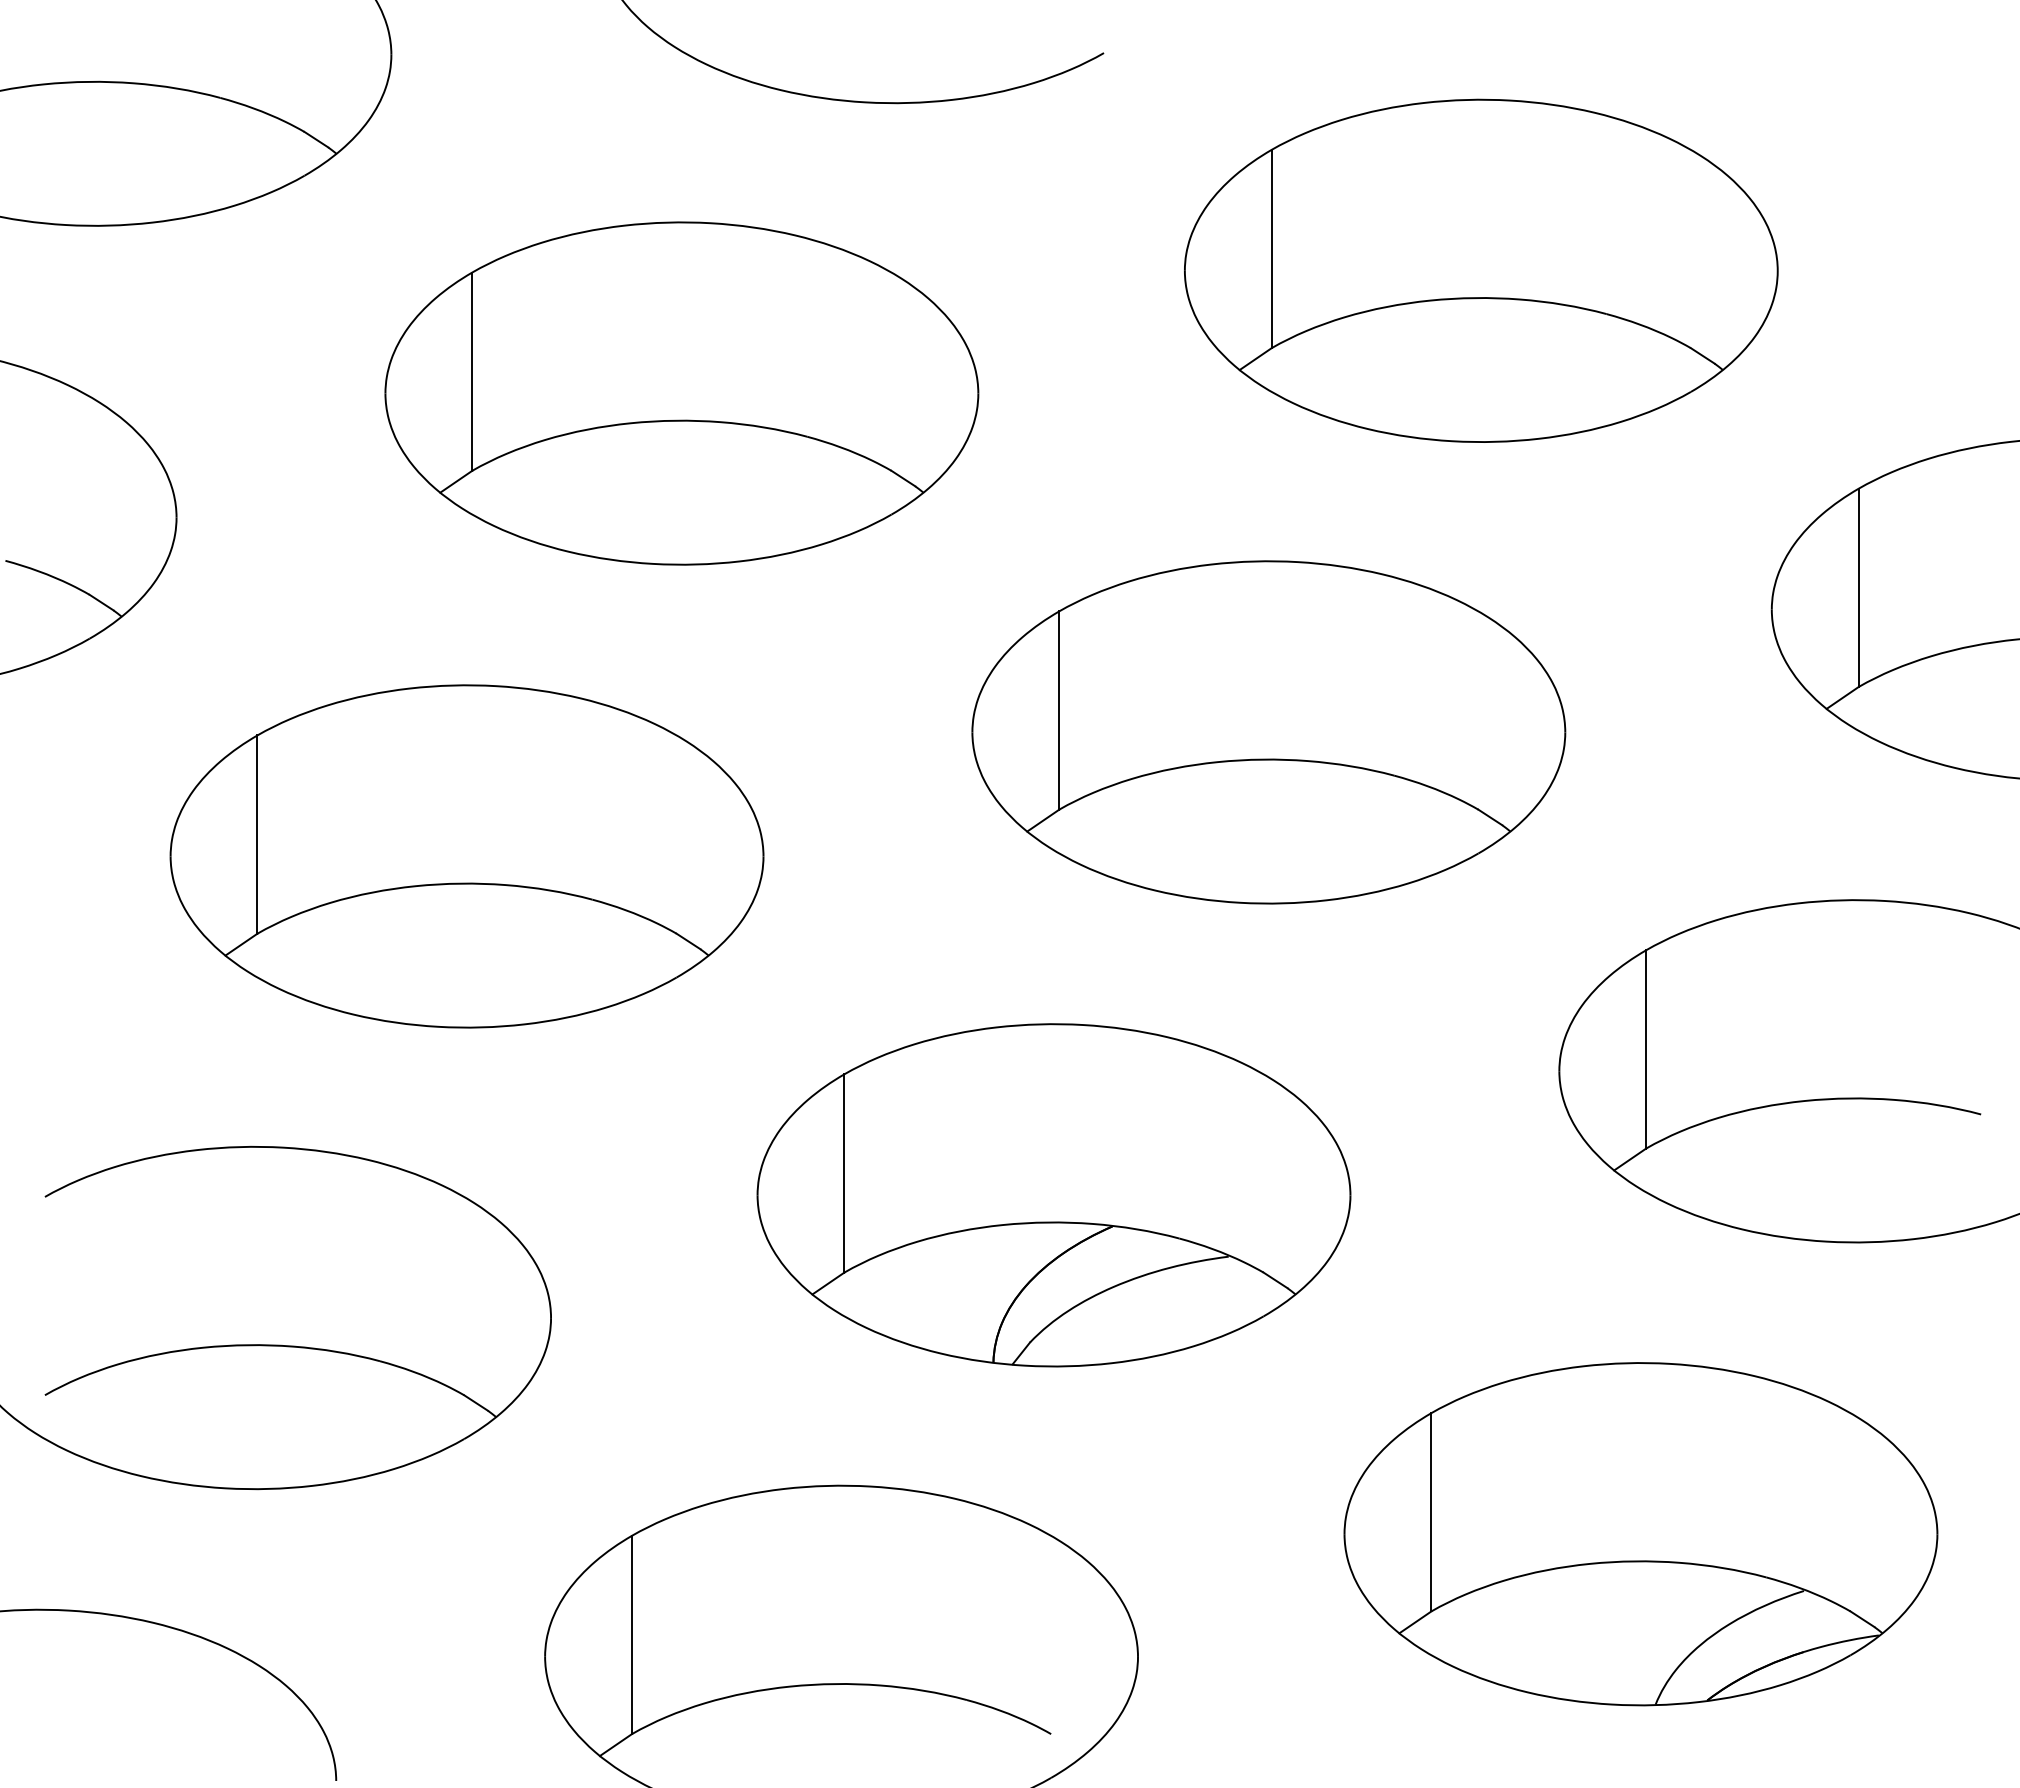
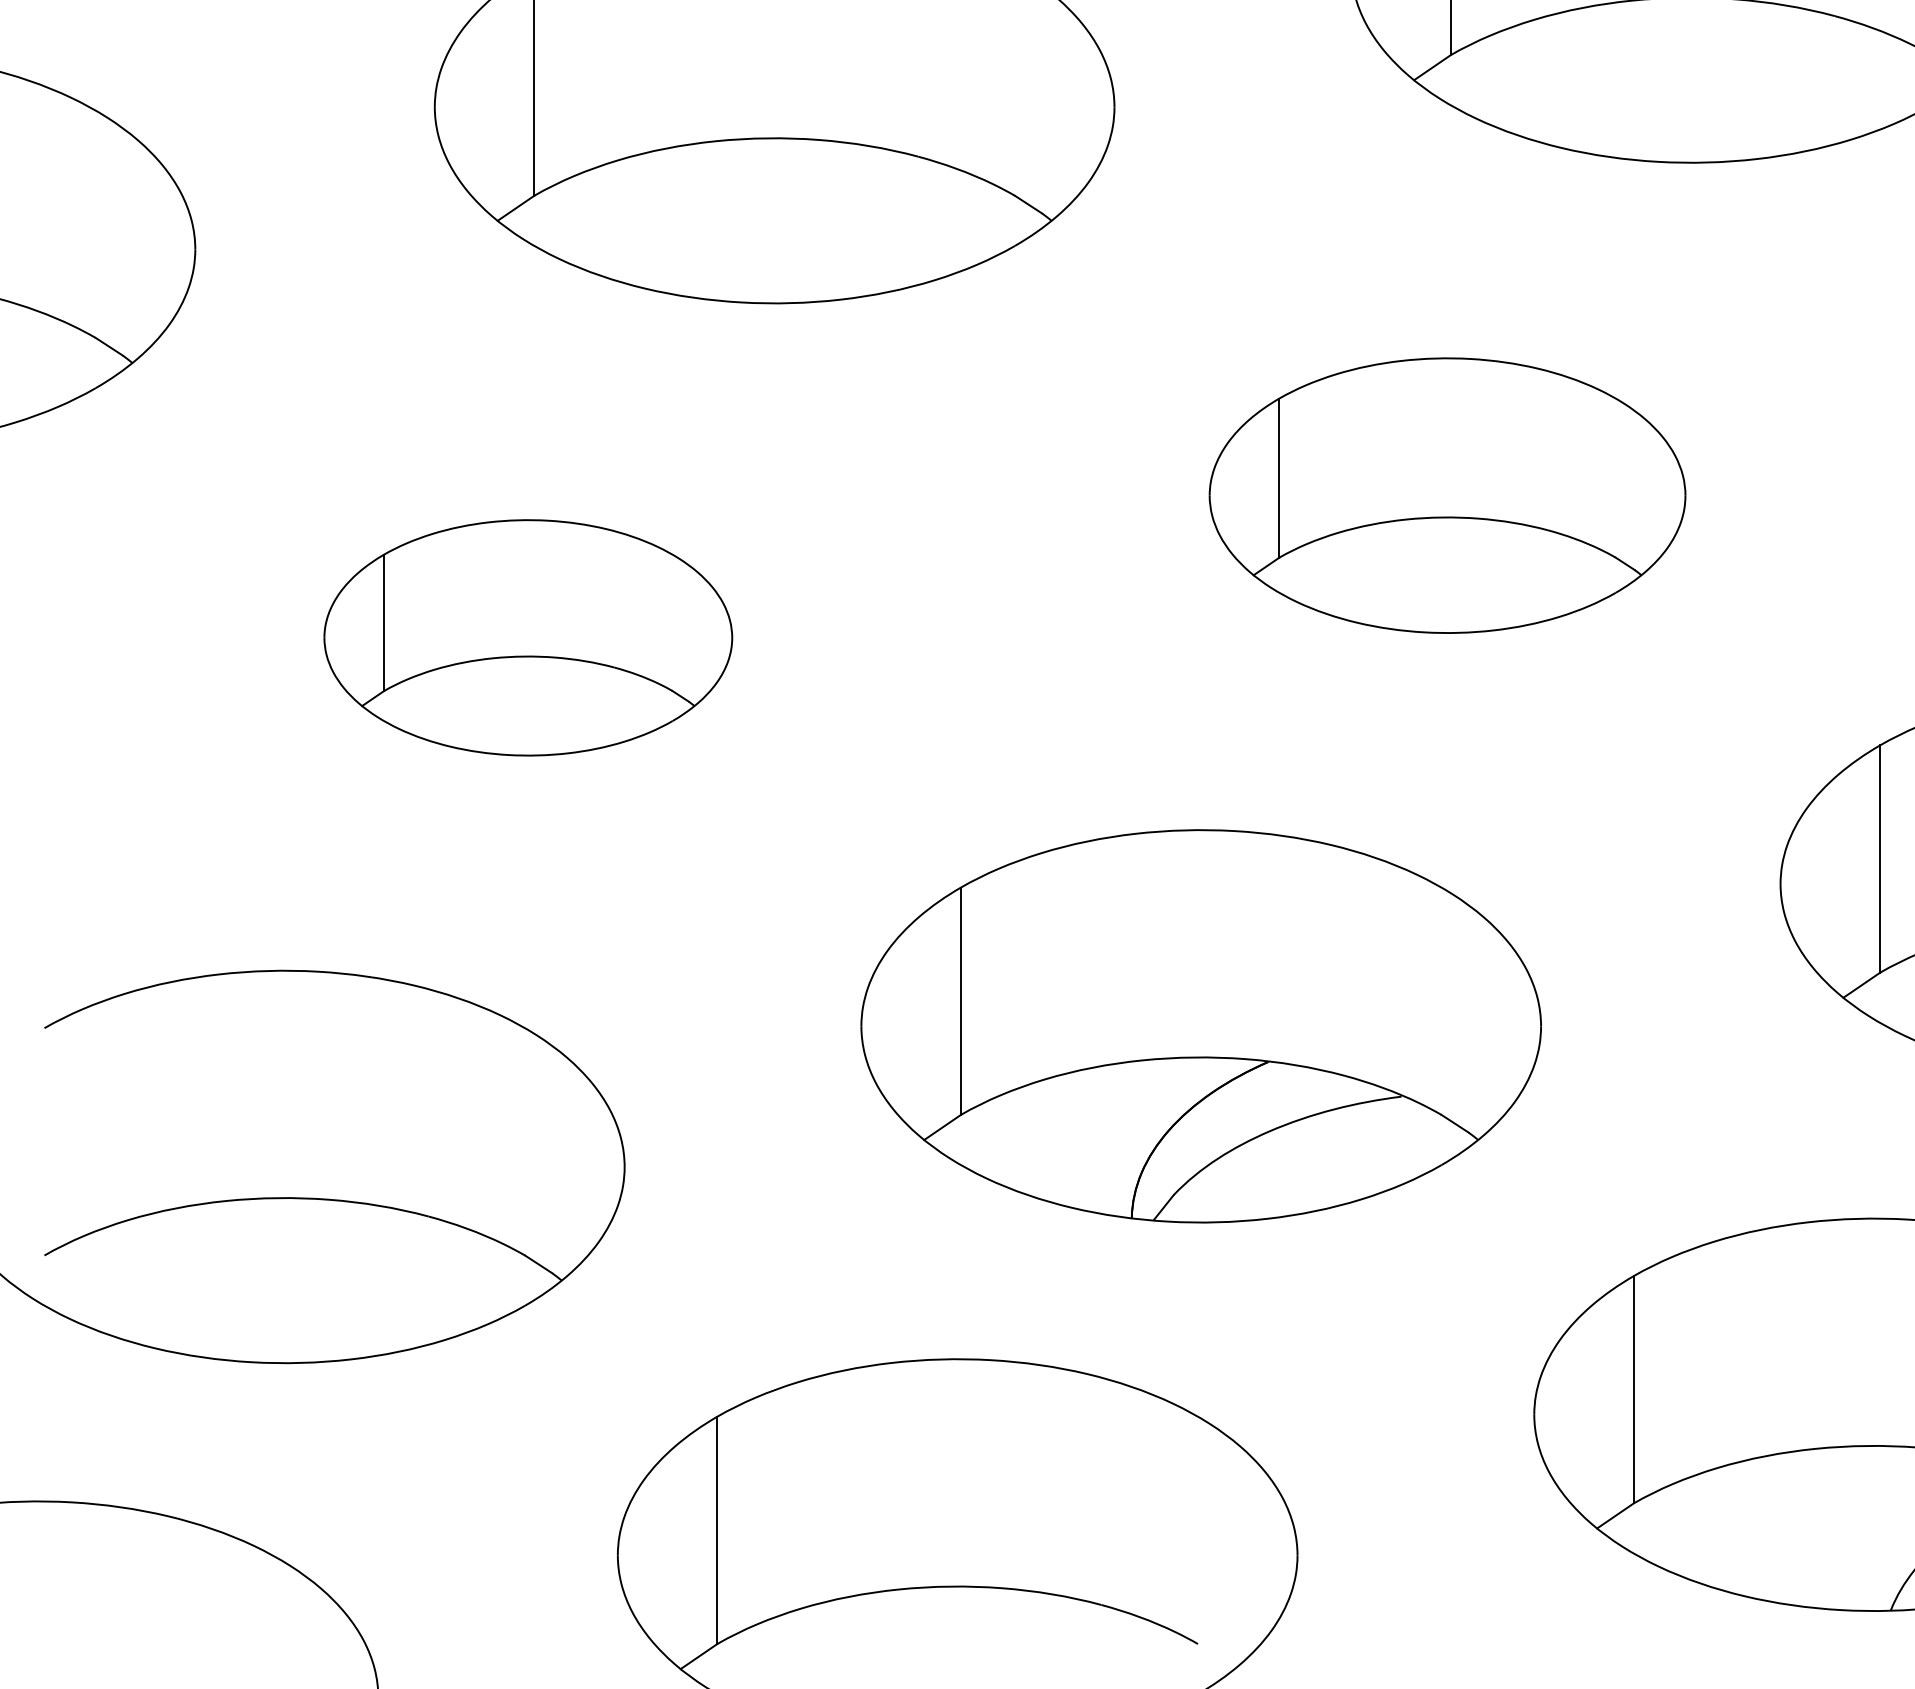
part: (1268, 732) -> (1447, 495), size x0.7
part: (466, 856) -> (527, 637), size x0.6

